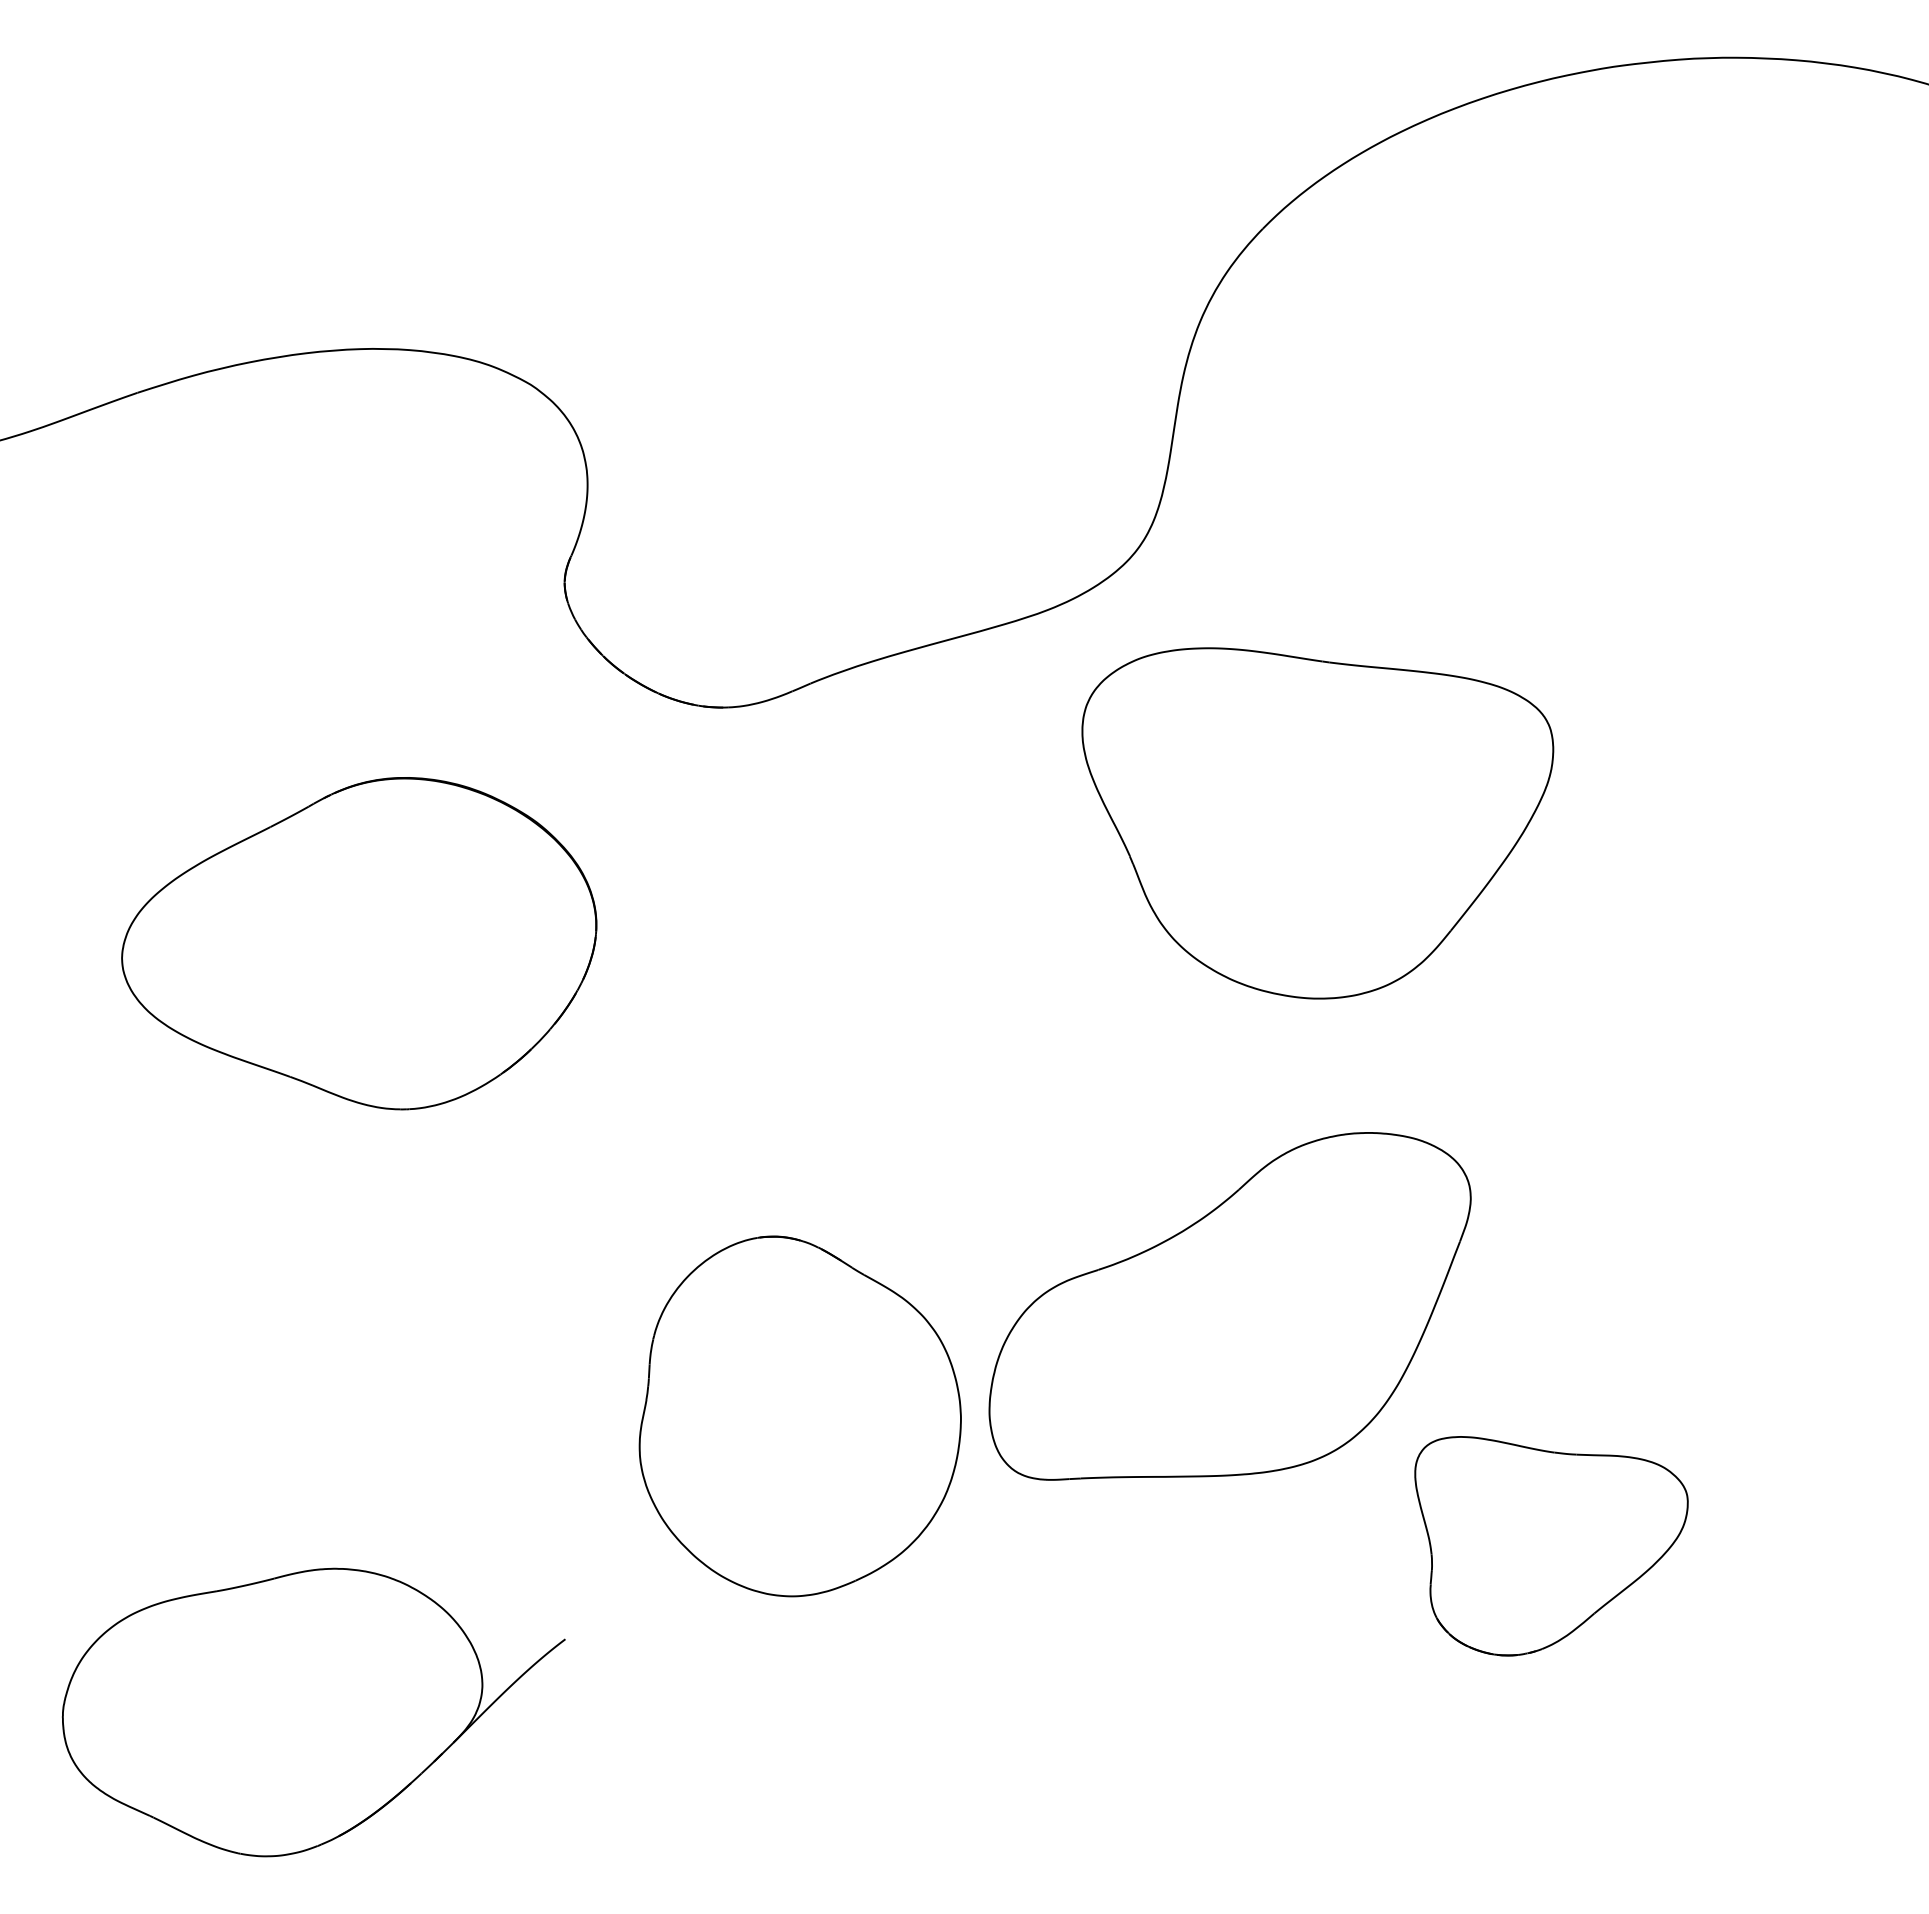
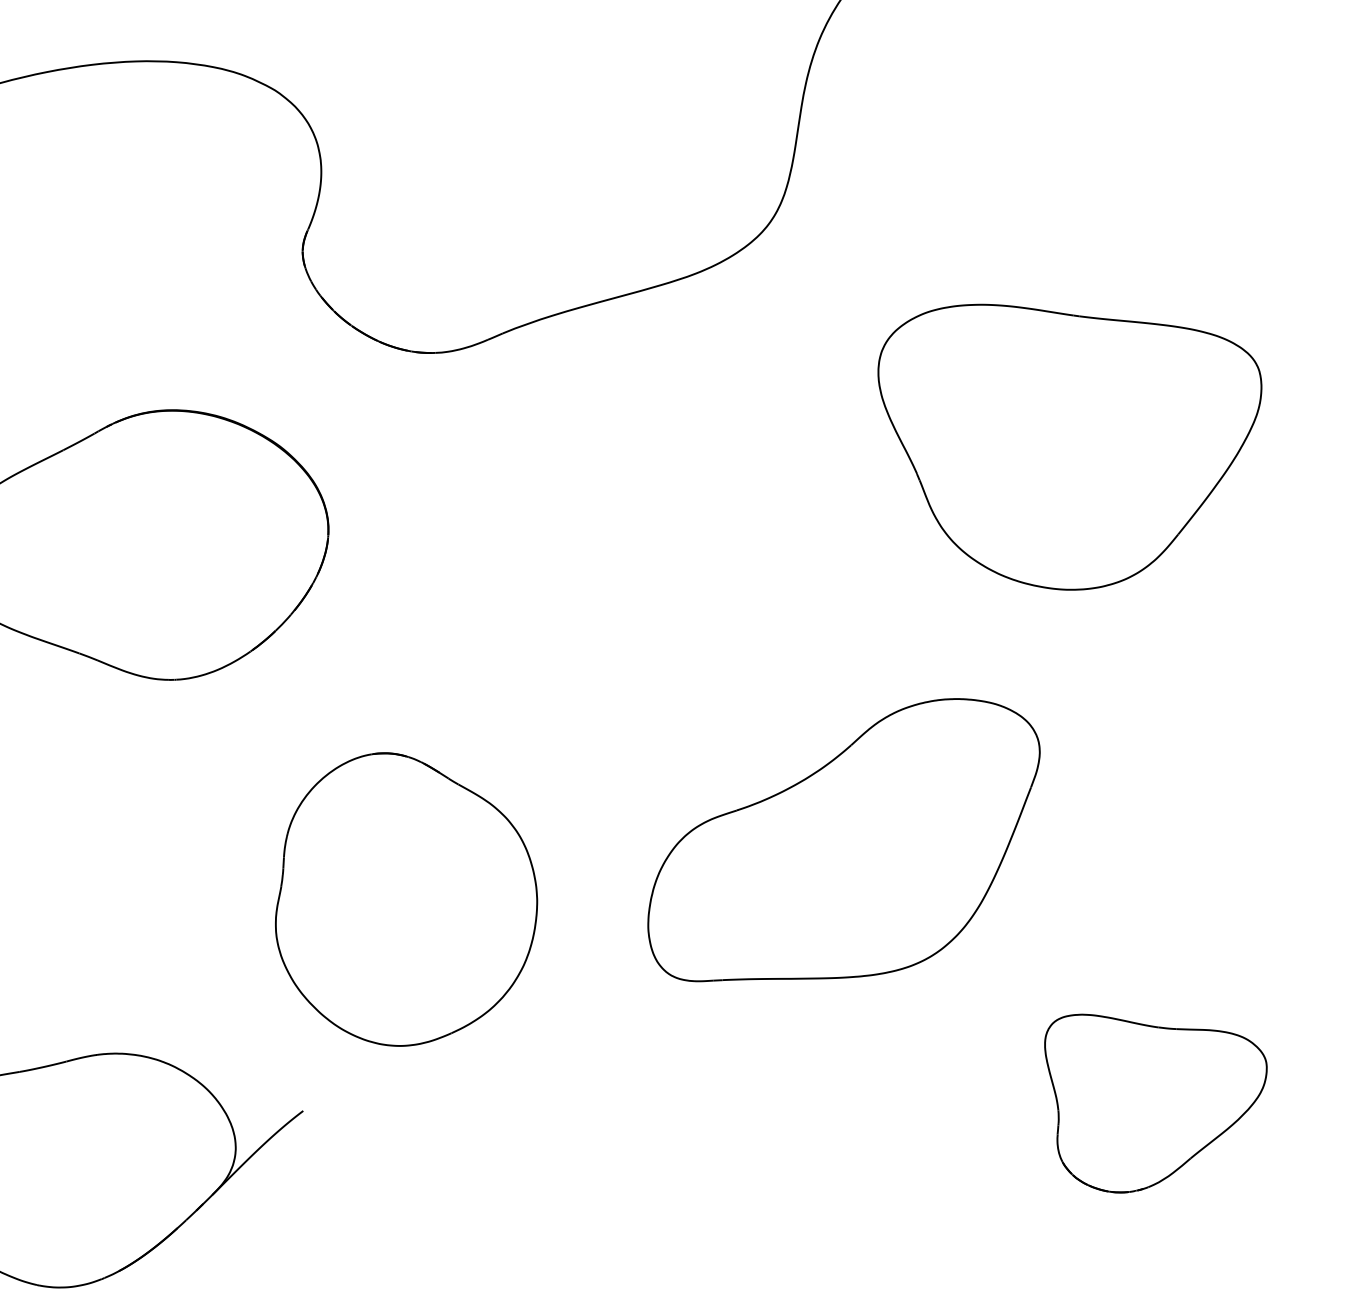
part: (1317, 823) -> (1069, 447), moved
part: (799, 1416) -> (405, 899), moved
part: (1551, 1546) -> (1155, 1103), moved

